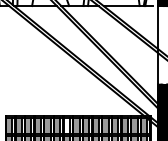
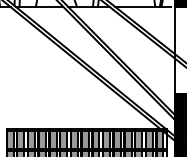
fill: (66, 125) -> (74, 139), added

